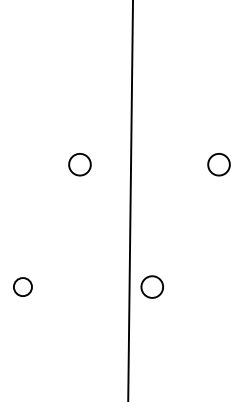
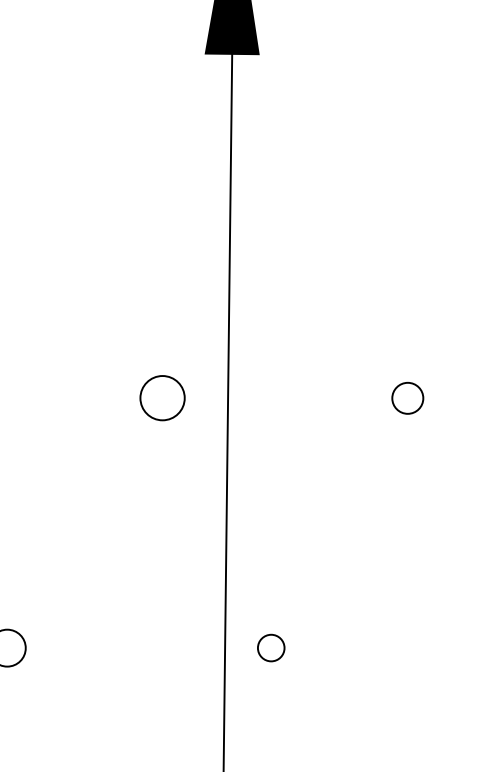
circle: (79, 164) -> (161, 397), moved
circle: (218, 164) -> (406, 397), size x0.7
circle: (151, 286) -> (269, 646), size x0.6

